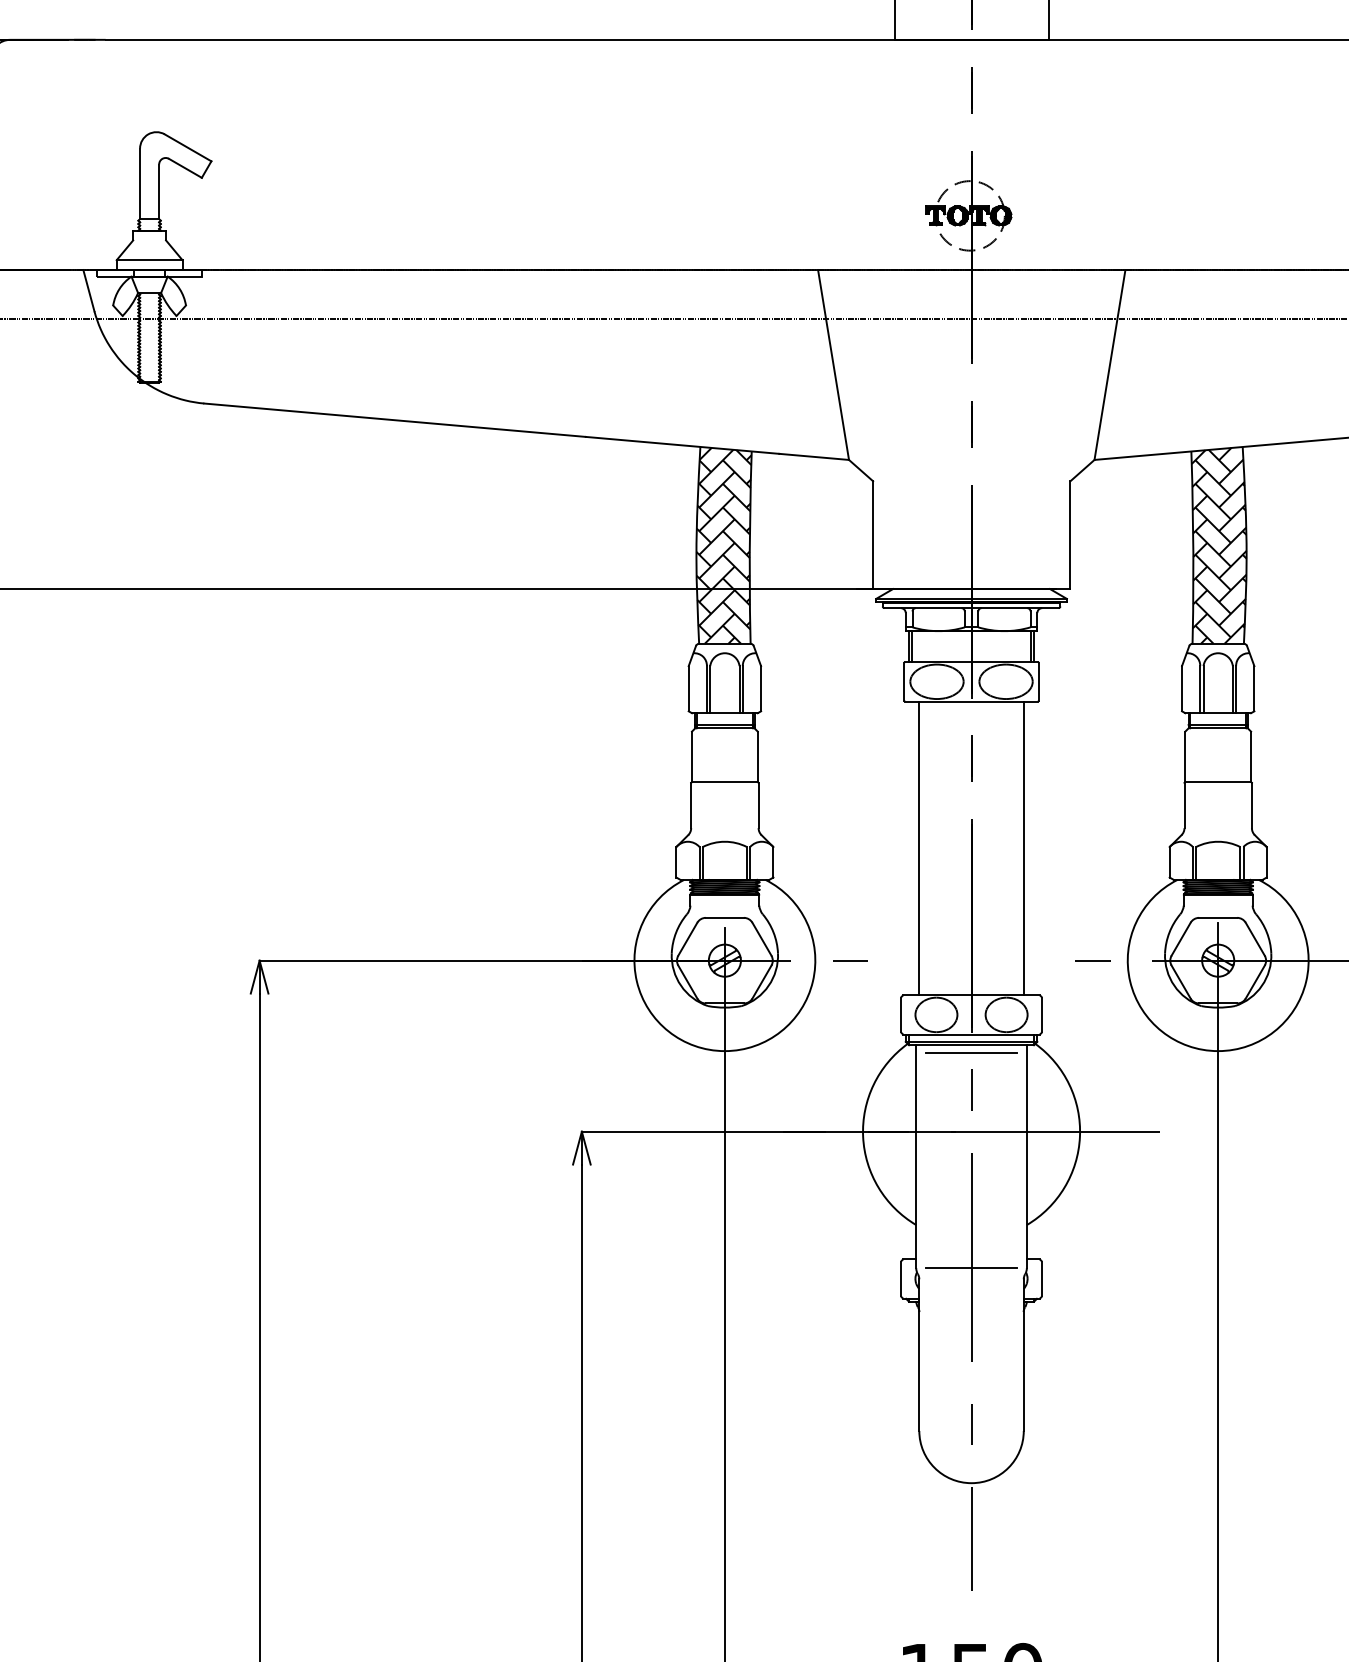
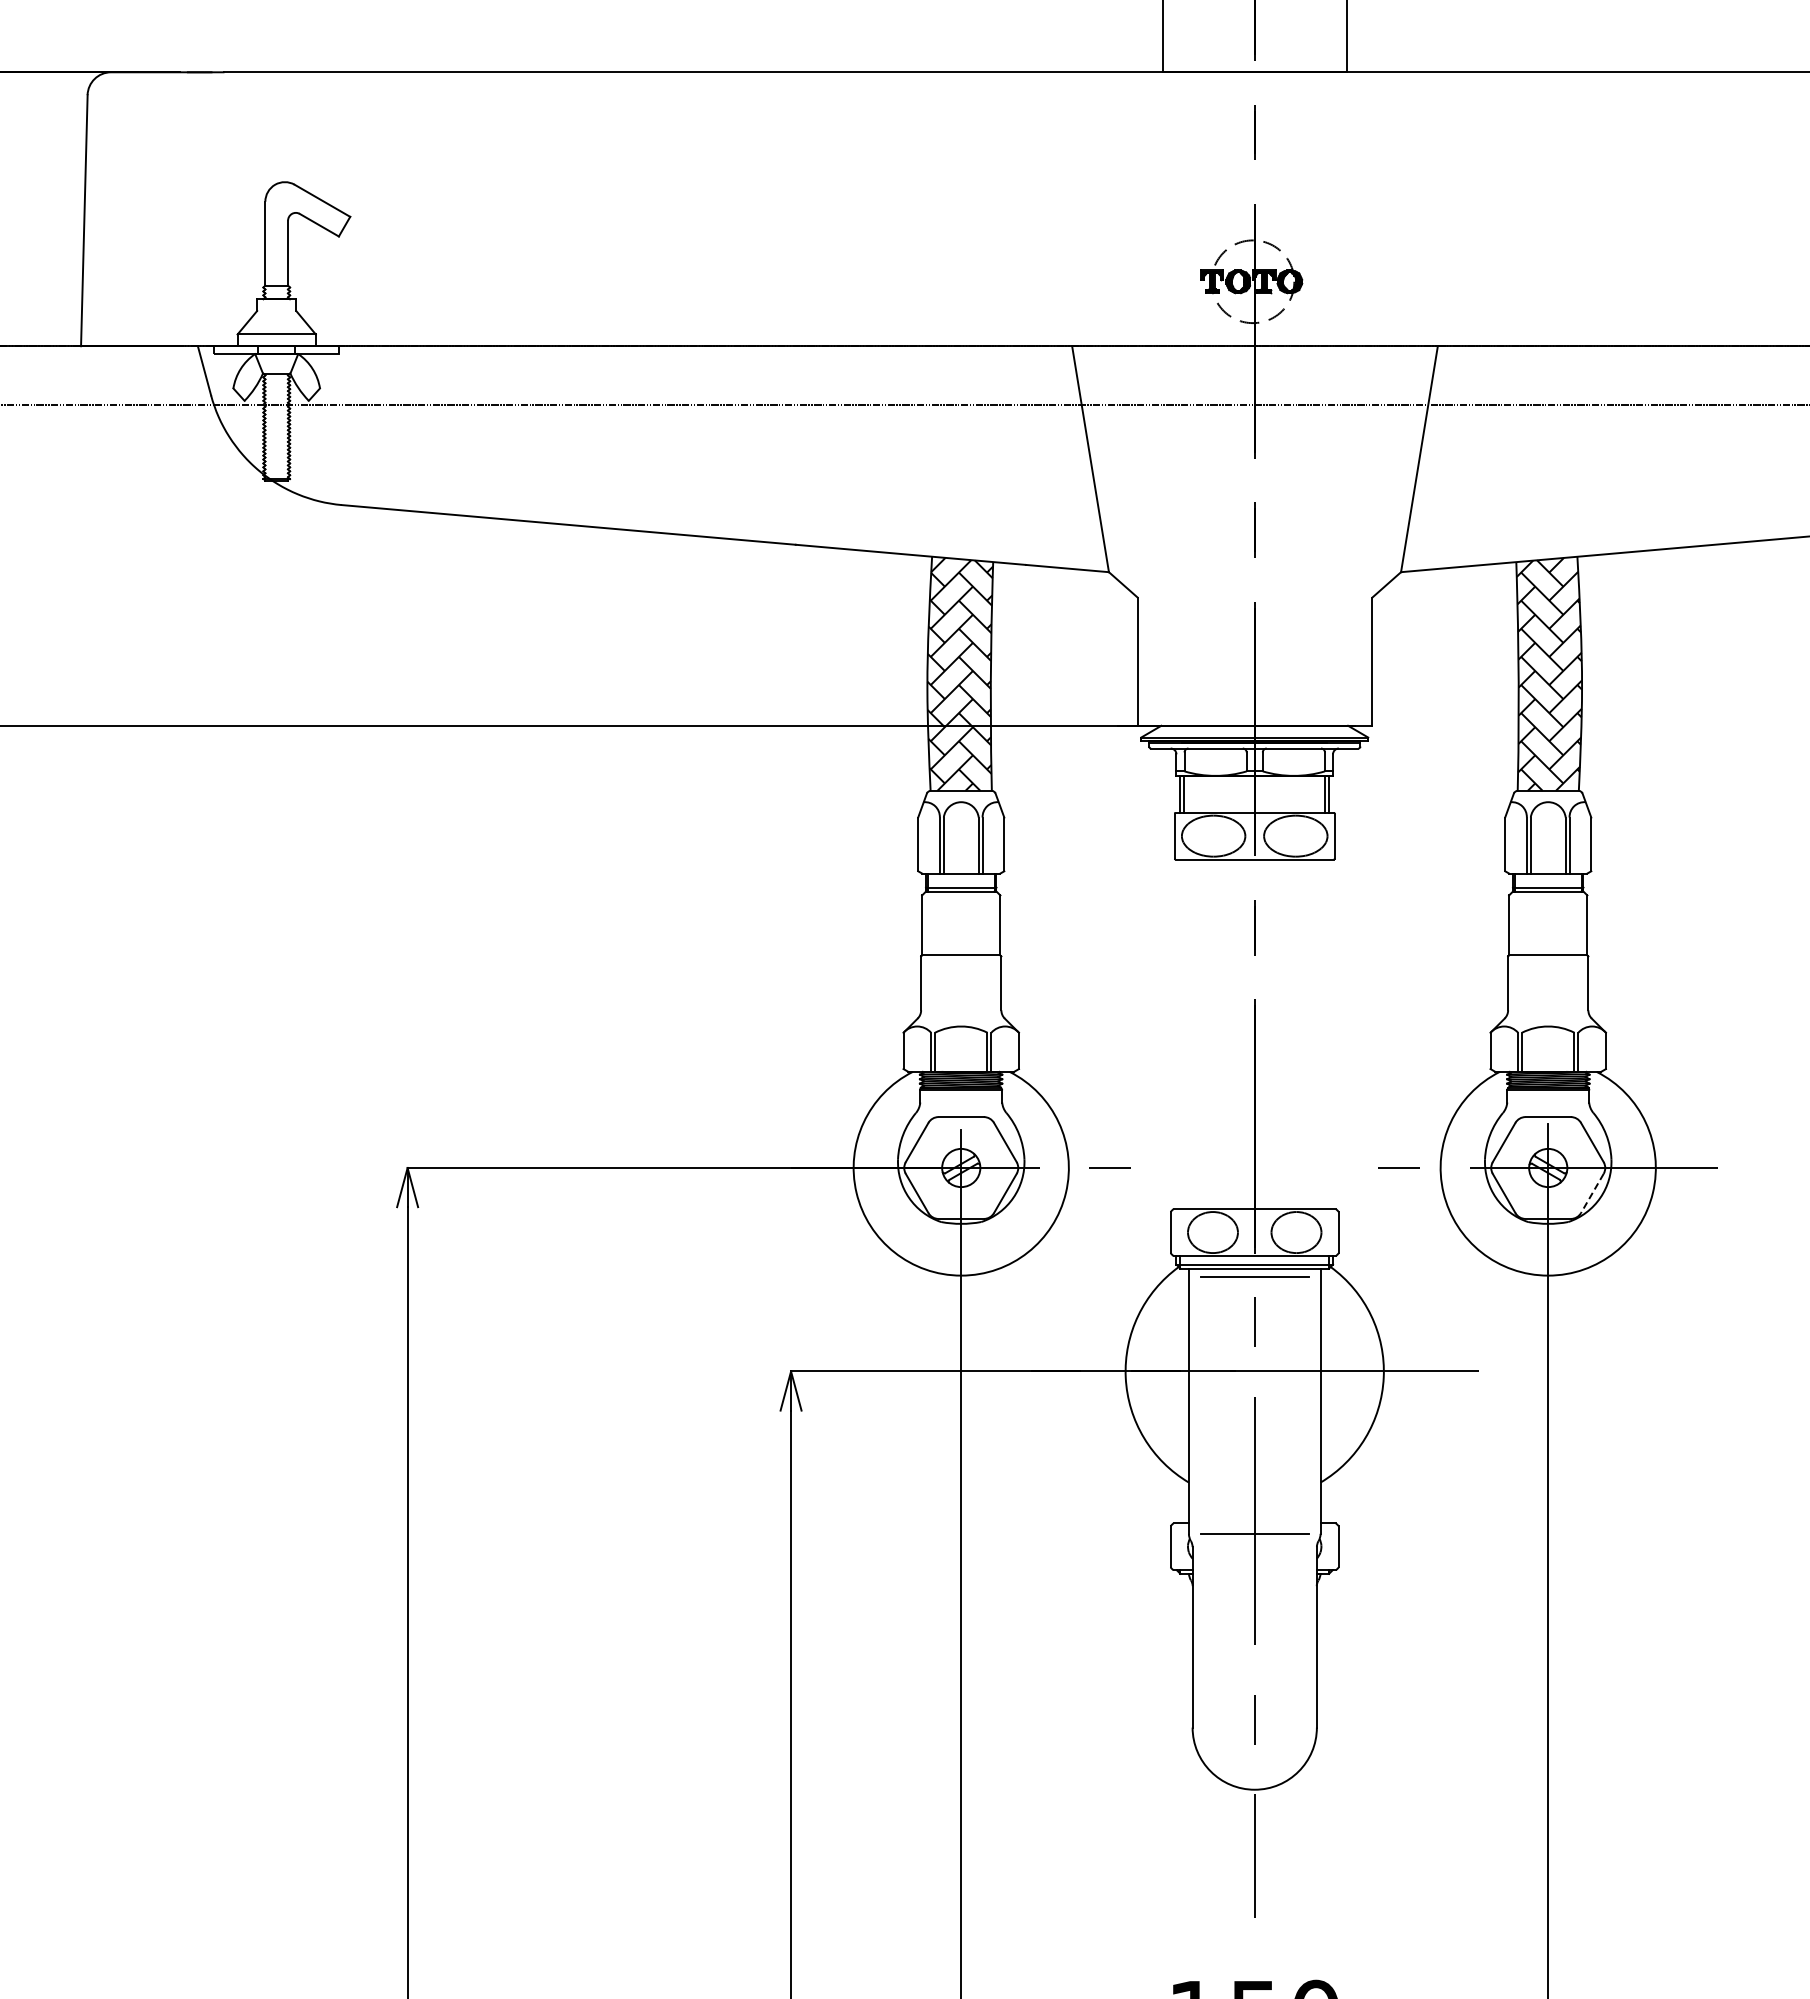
line: (919, 848) -> (1192, 1034), removed
line: (1023, 848) -> (1316, 1034), removed
line: (1255, 982) -> (1592, 1193), solid -> dashed

